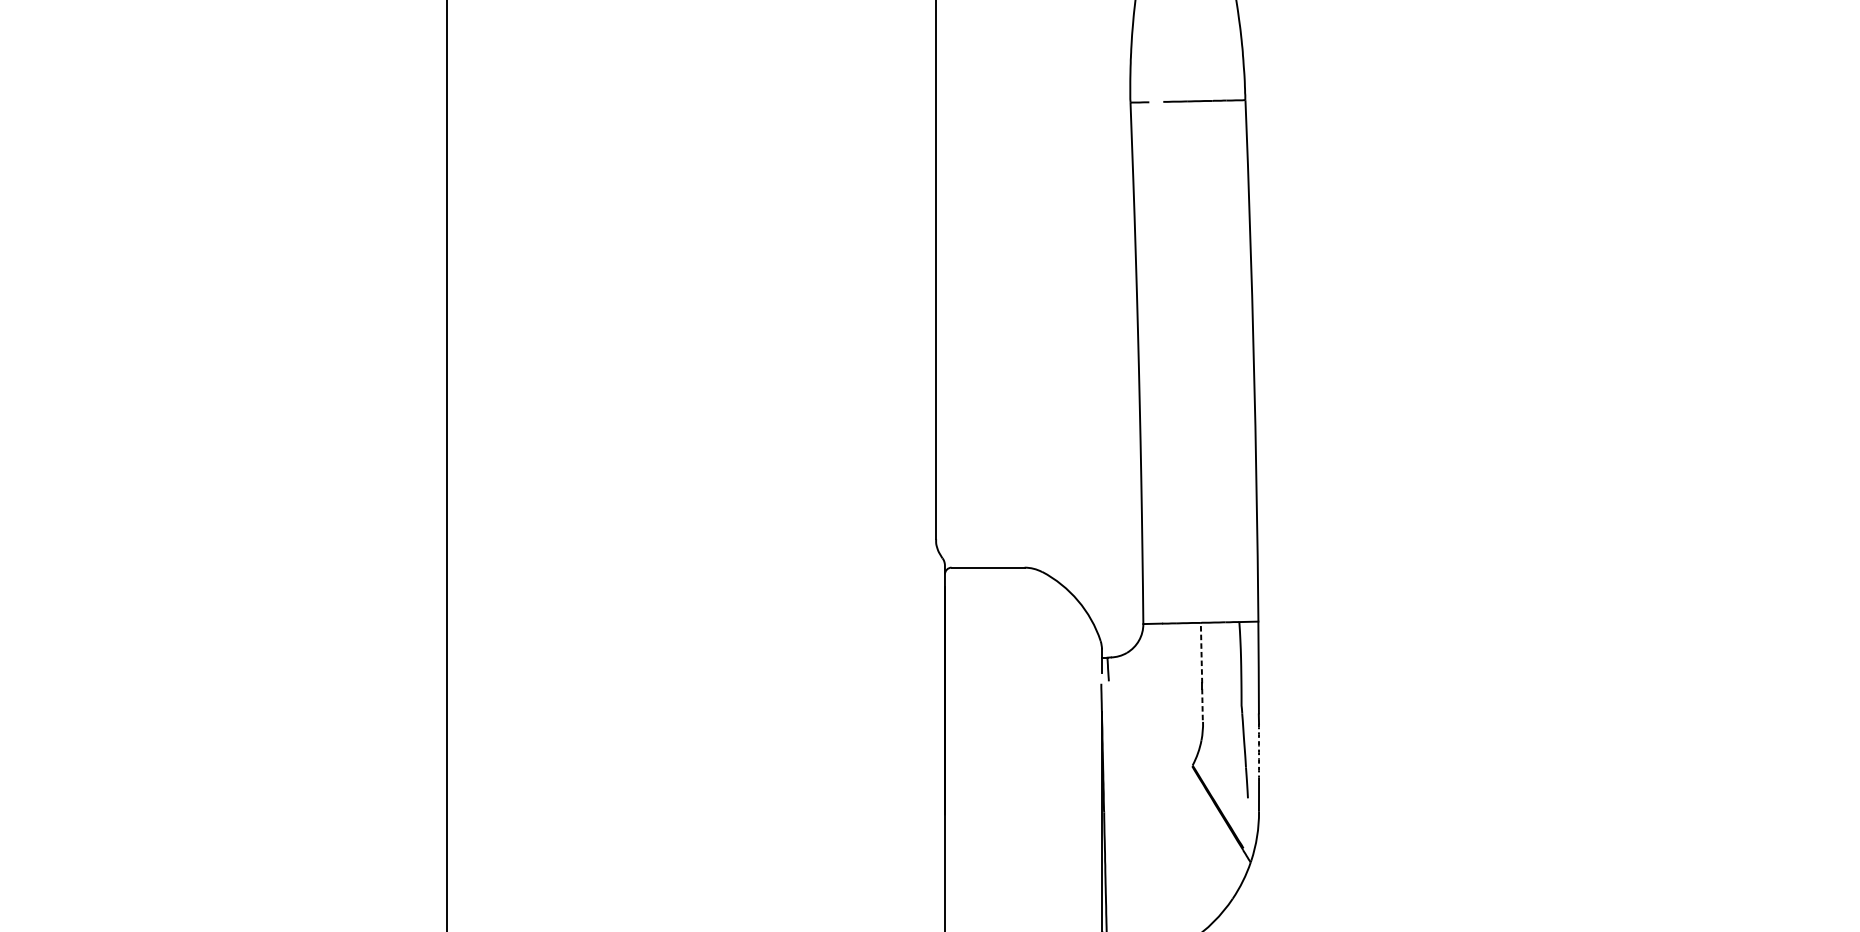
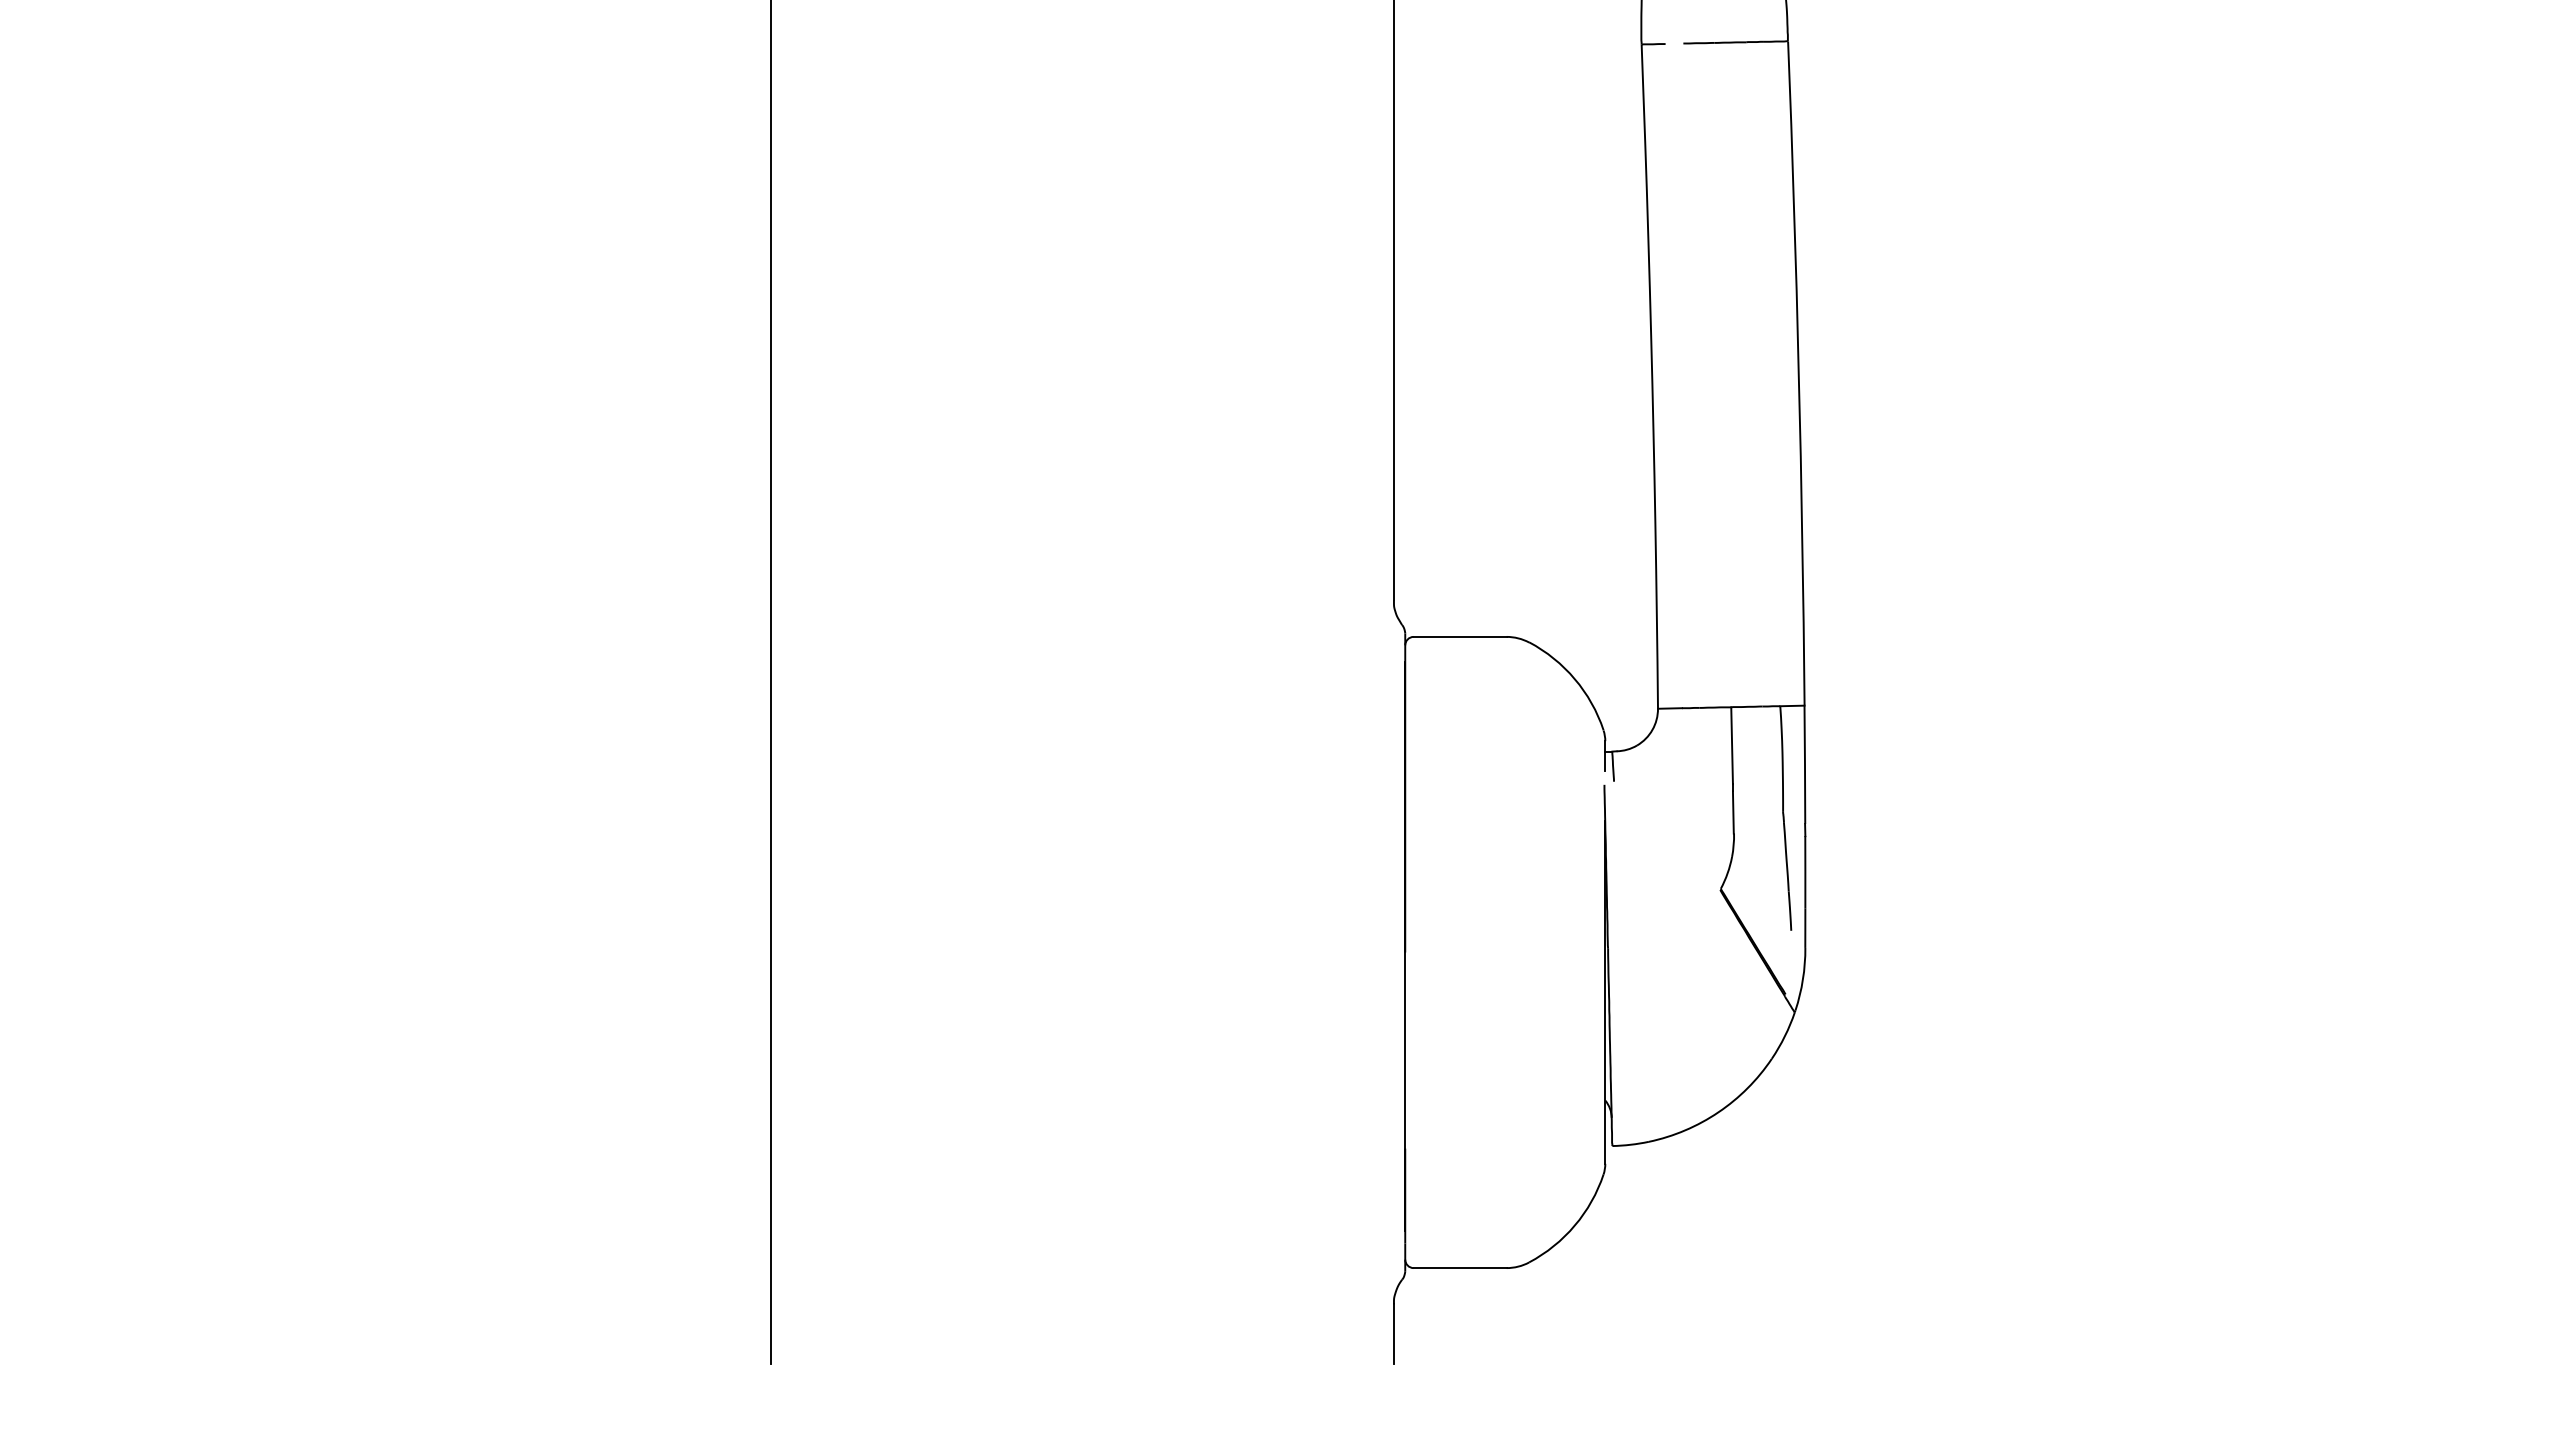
line: (1201, 652) -> (1732, 745), dashed -> solid
line: (1202, 705) -> (1733, 812), dashed -> solid
arc: (1259, 752) -> (1805, 872), dashed -> solid

